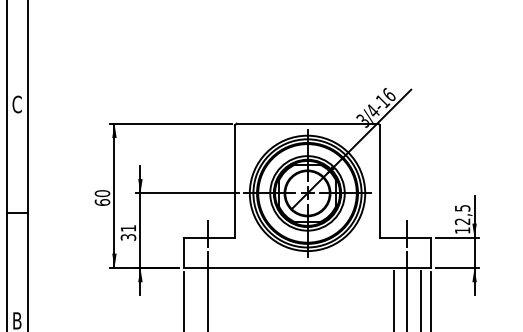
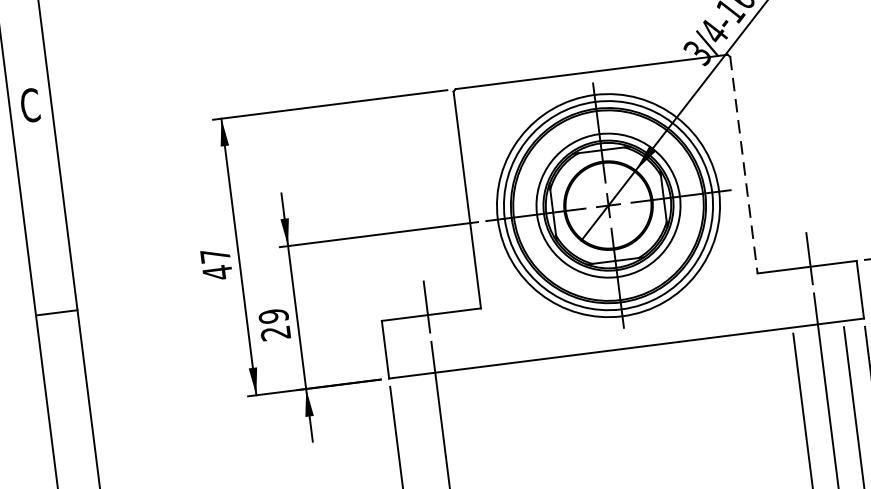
line: (379, 181) -> (743, 165), solid -> dashed
text: (102, 198) -> (216, 265), 60 -> 47
text: (128, 232) -> (274, 323), 31 -> 29

